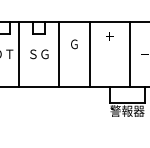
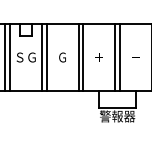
text: (109, 36) -> (98, 57), moved
text: (74, 44) -> (62, 57), moved
line: (23, 54) -> (9, 57), added
line: (54, 54) -> (41, 57), added
line: (94, 54) -> (83, 57), added
line: (125, 54) -> (115, 57), added

